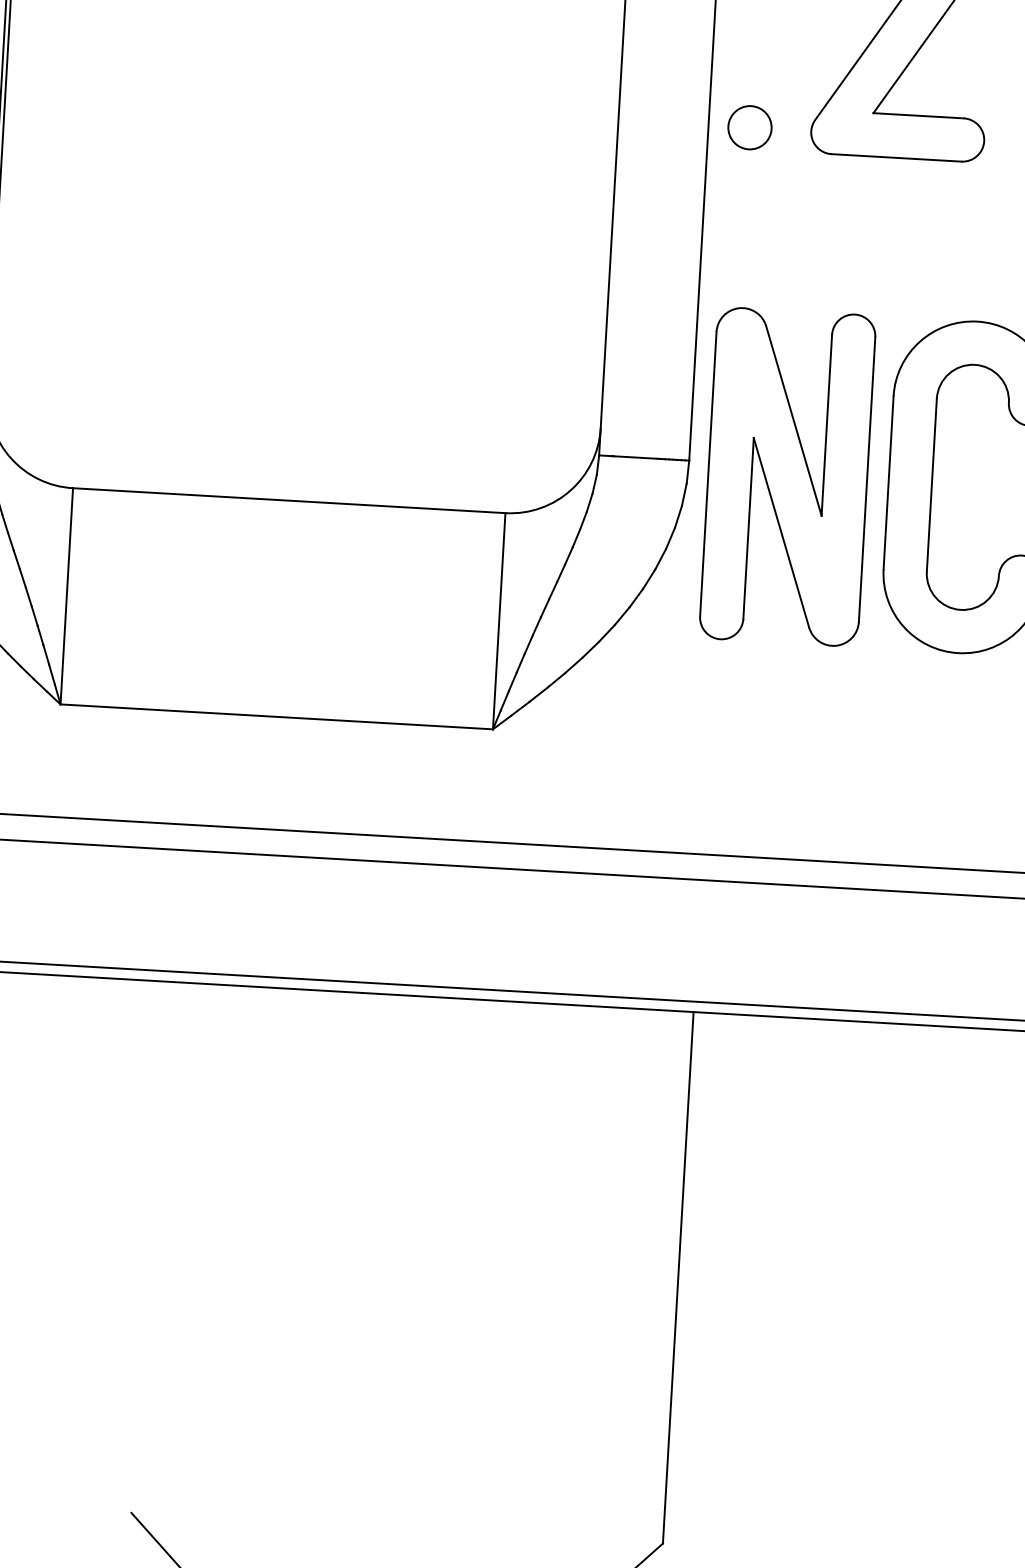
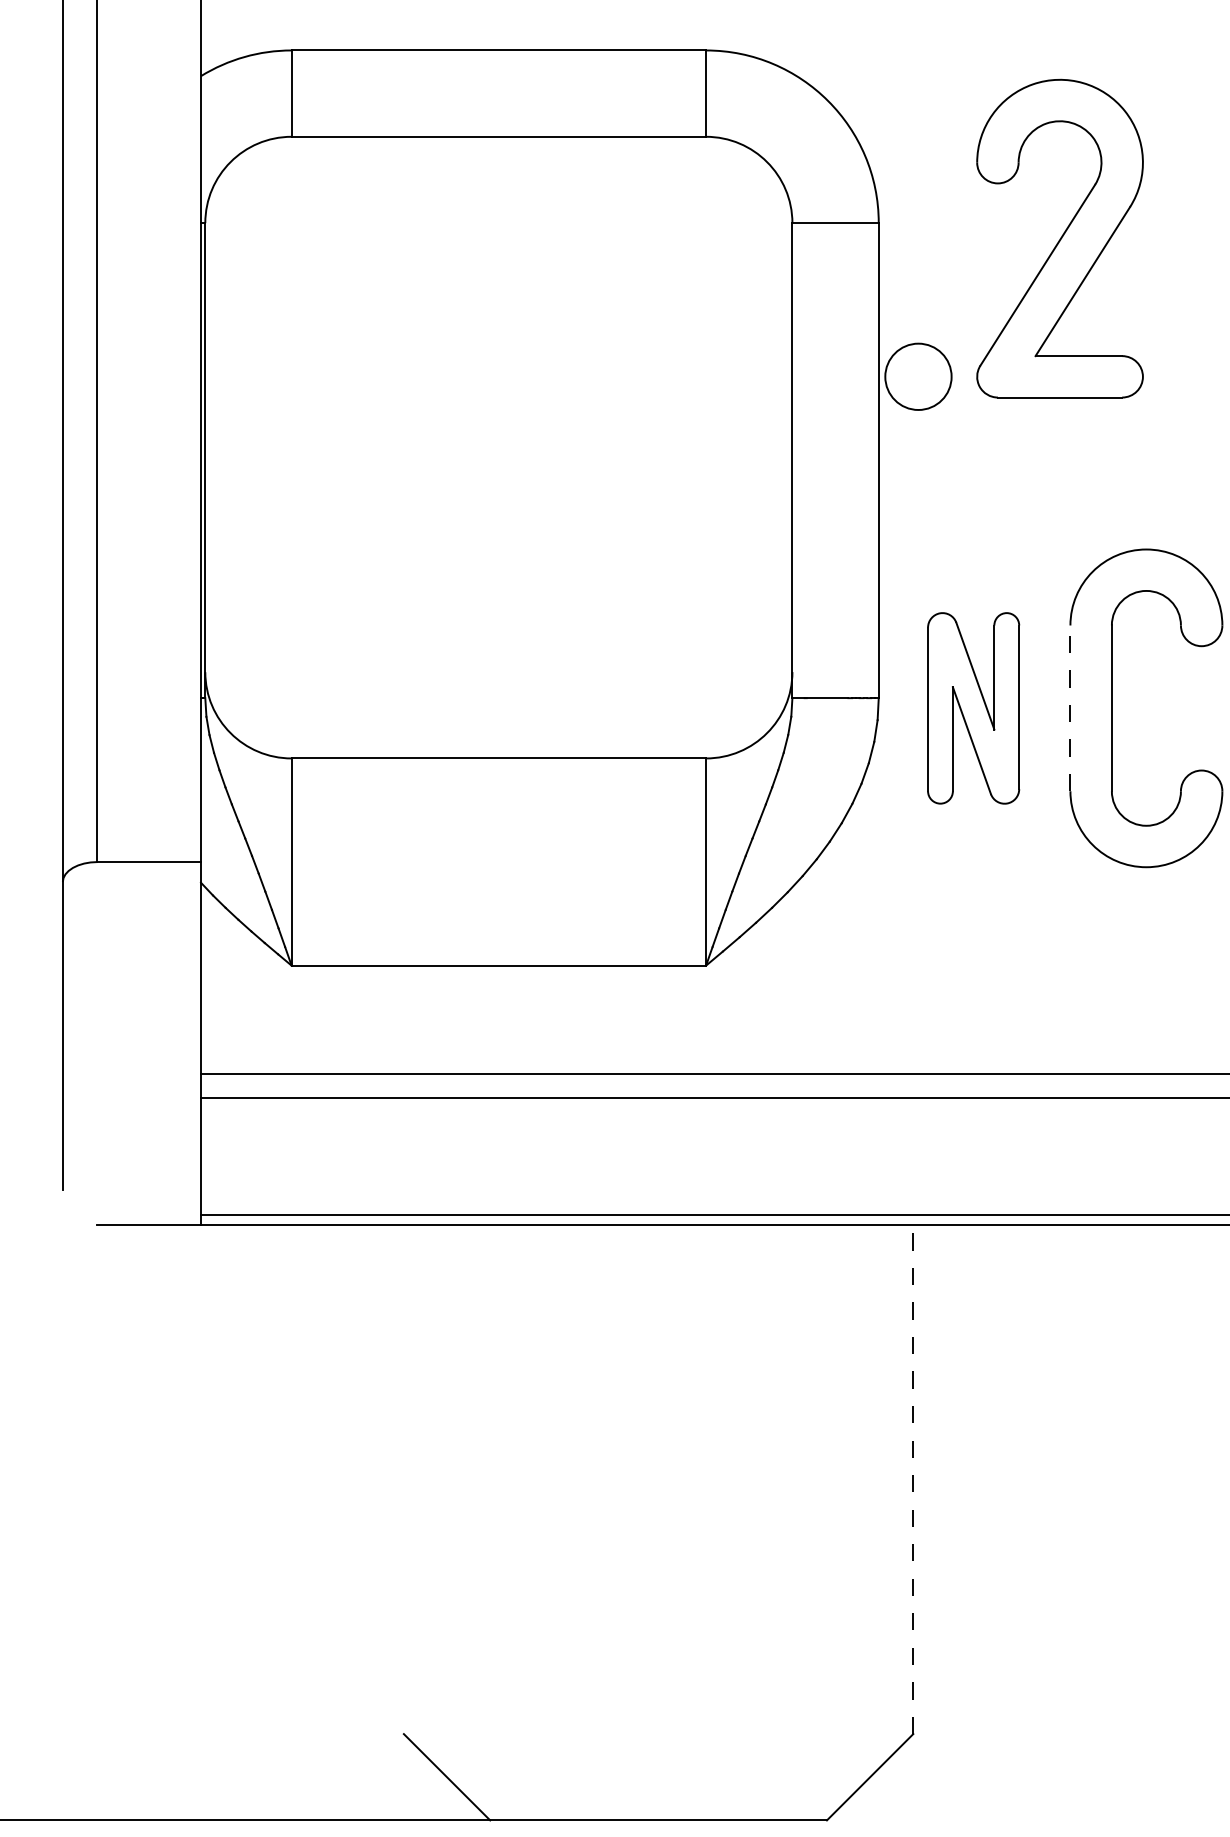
circle: (750, 127) -> (918, 376), size x1.6
part: (787, 477) -> (973, 708), size x0.6
line: (888, 482) -> (1070, 708), solid -> dashed
line: (678, 1277) -> (913, 1479), solid -> dashed

